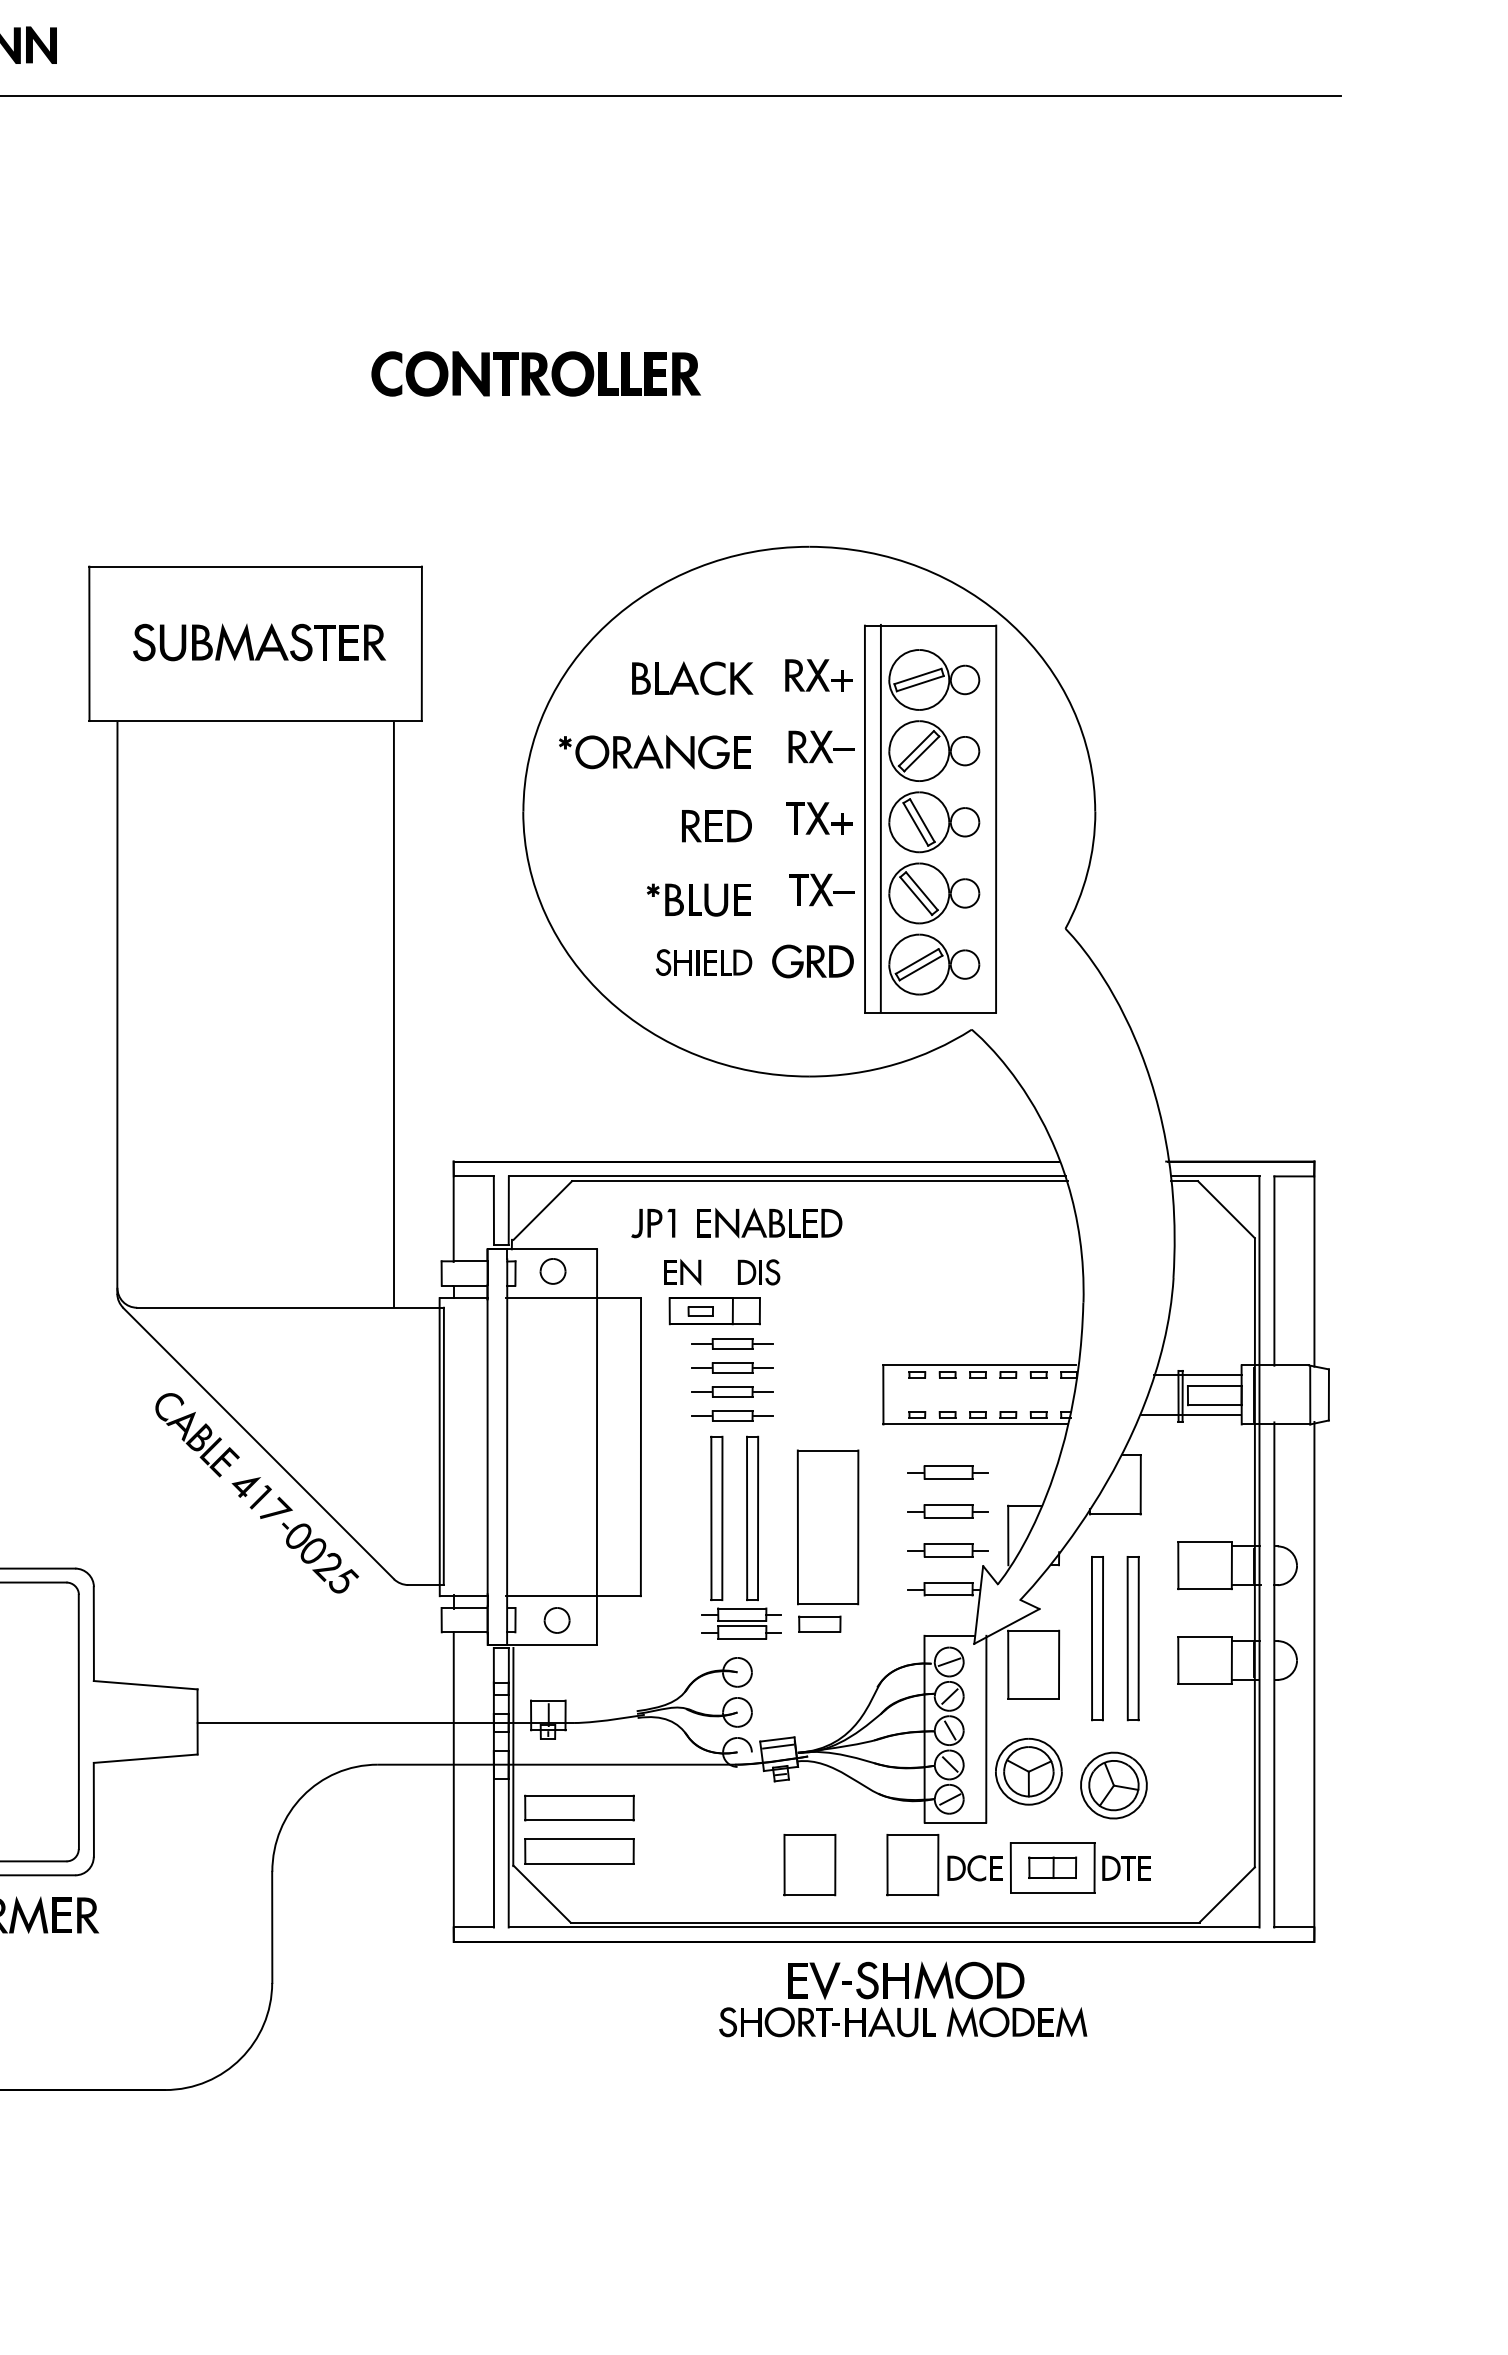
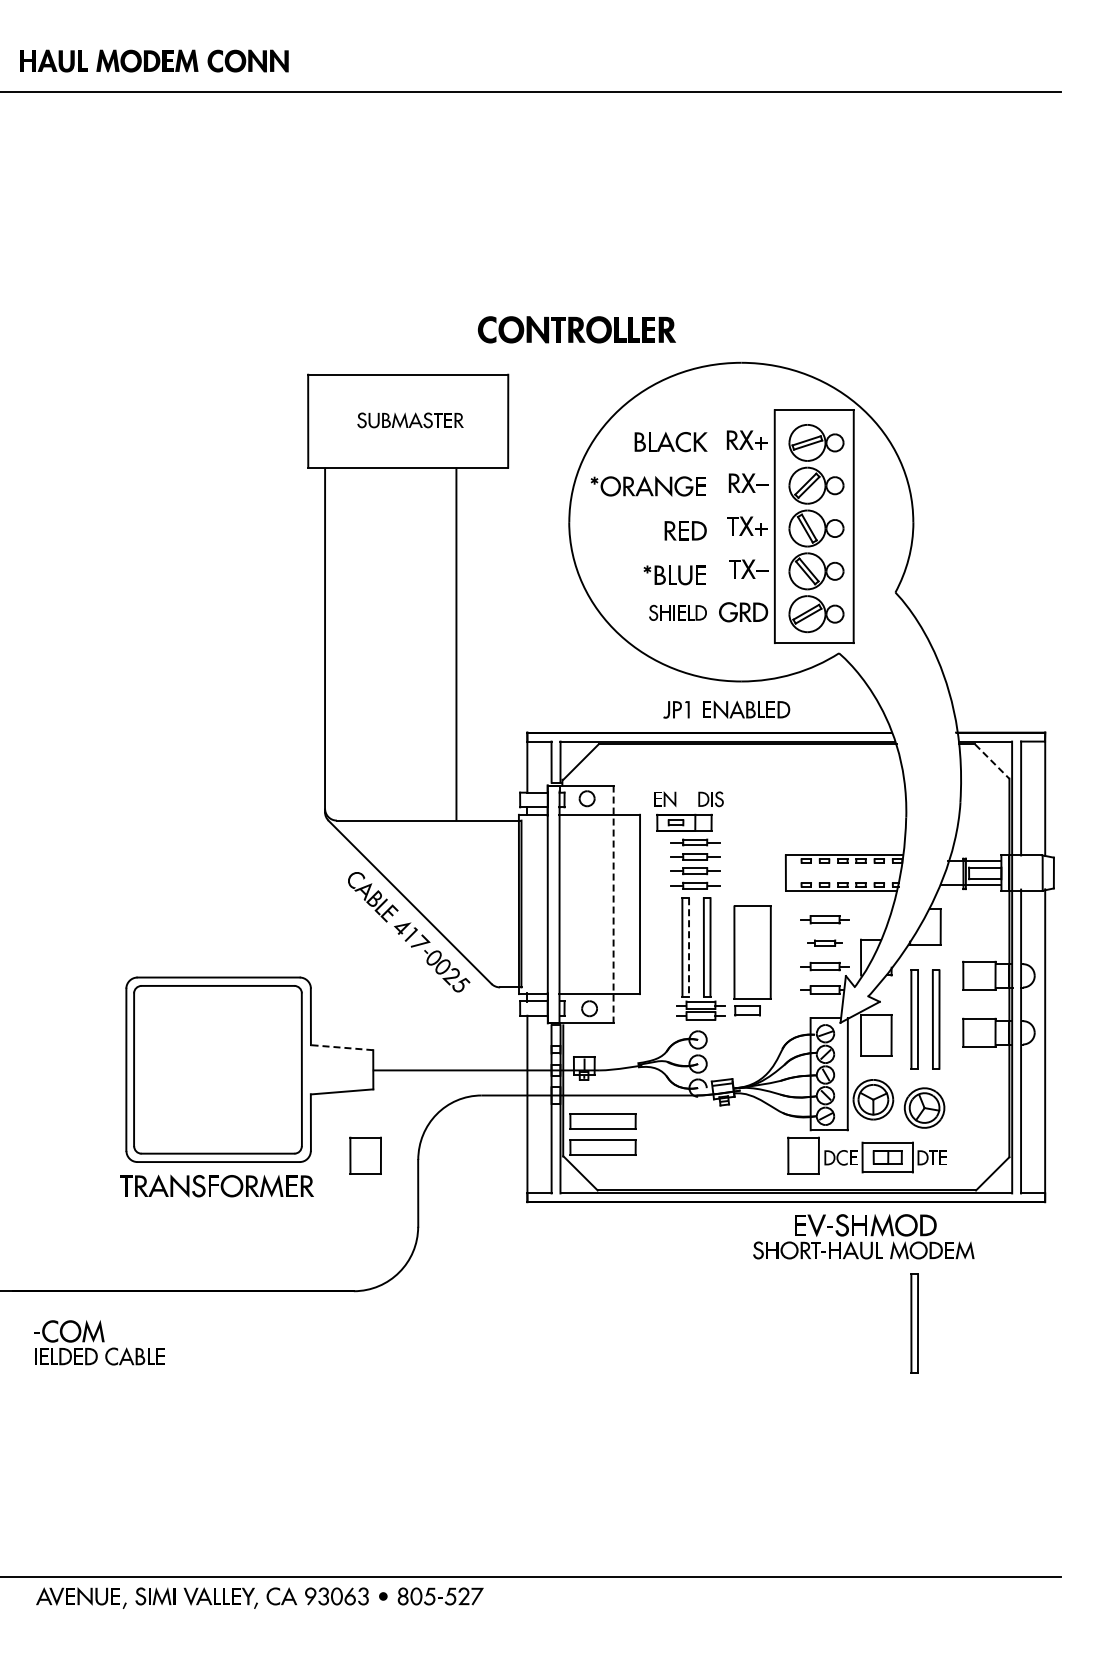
part: (535, 373) -> (576, 329), moved
part: (259, 642) -> (410, 420), size x0.7
line: (881, 817) -> (784, 525), removed
line: (394, 1013) -> (456, 643), moved
line: (1226, 1209) -> (992, 761), solid -> dashed
part: (736, 1222) -> (726, 709), moved
line: (596, 1447) -> (613, 904), solid -> dashed
part: (947, 1510) -> (824, 942), size x0.7
line: (723, 1518) -> (689, 947), solid -> dashed
line: (144, 1684) -> (341, 1047), solid -> dashed
part: (809, 1864) -> (365, 1155), moved
part: (902, 1999) -> (863, 1236), moved
part: (1097, 2143) -> (914, 1323), added

